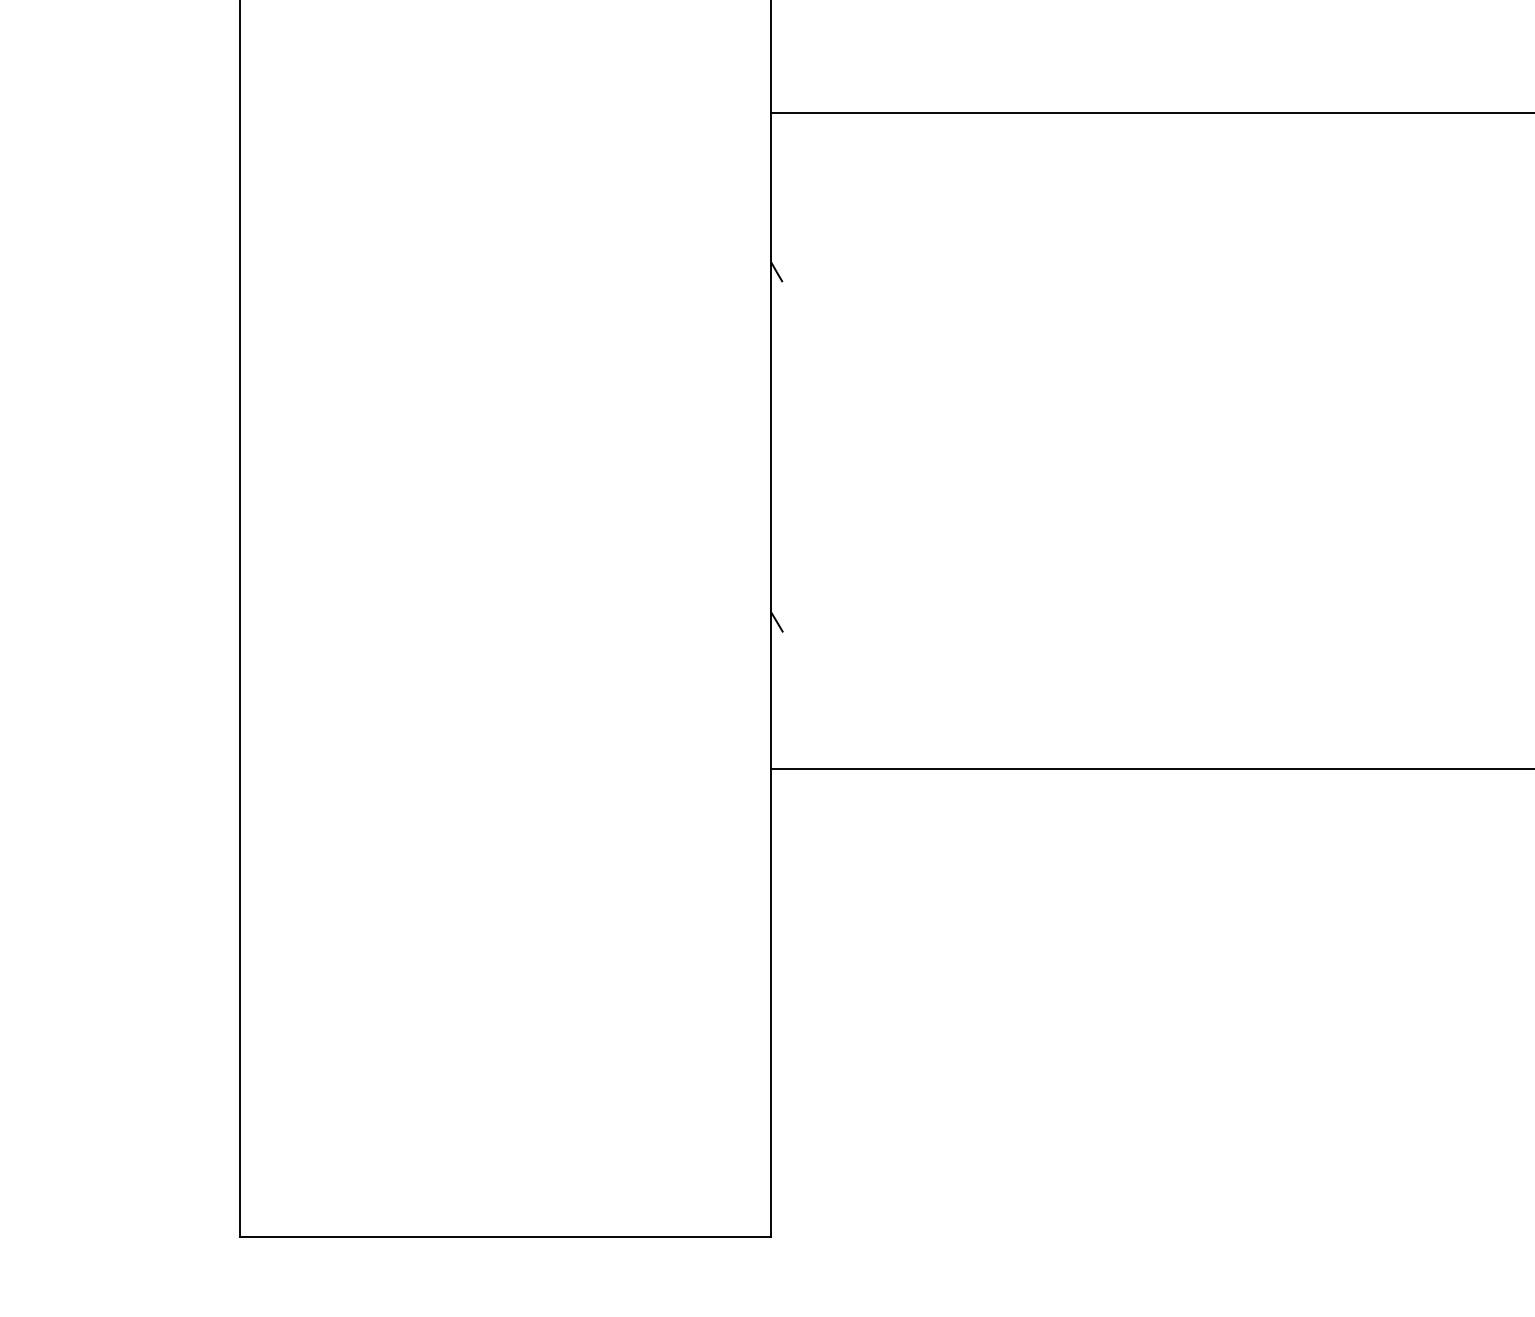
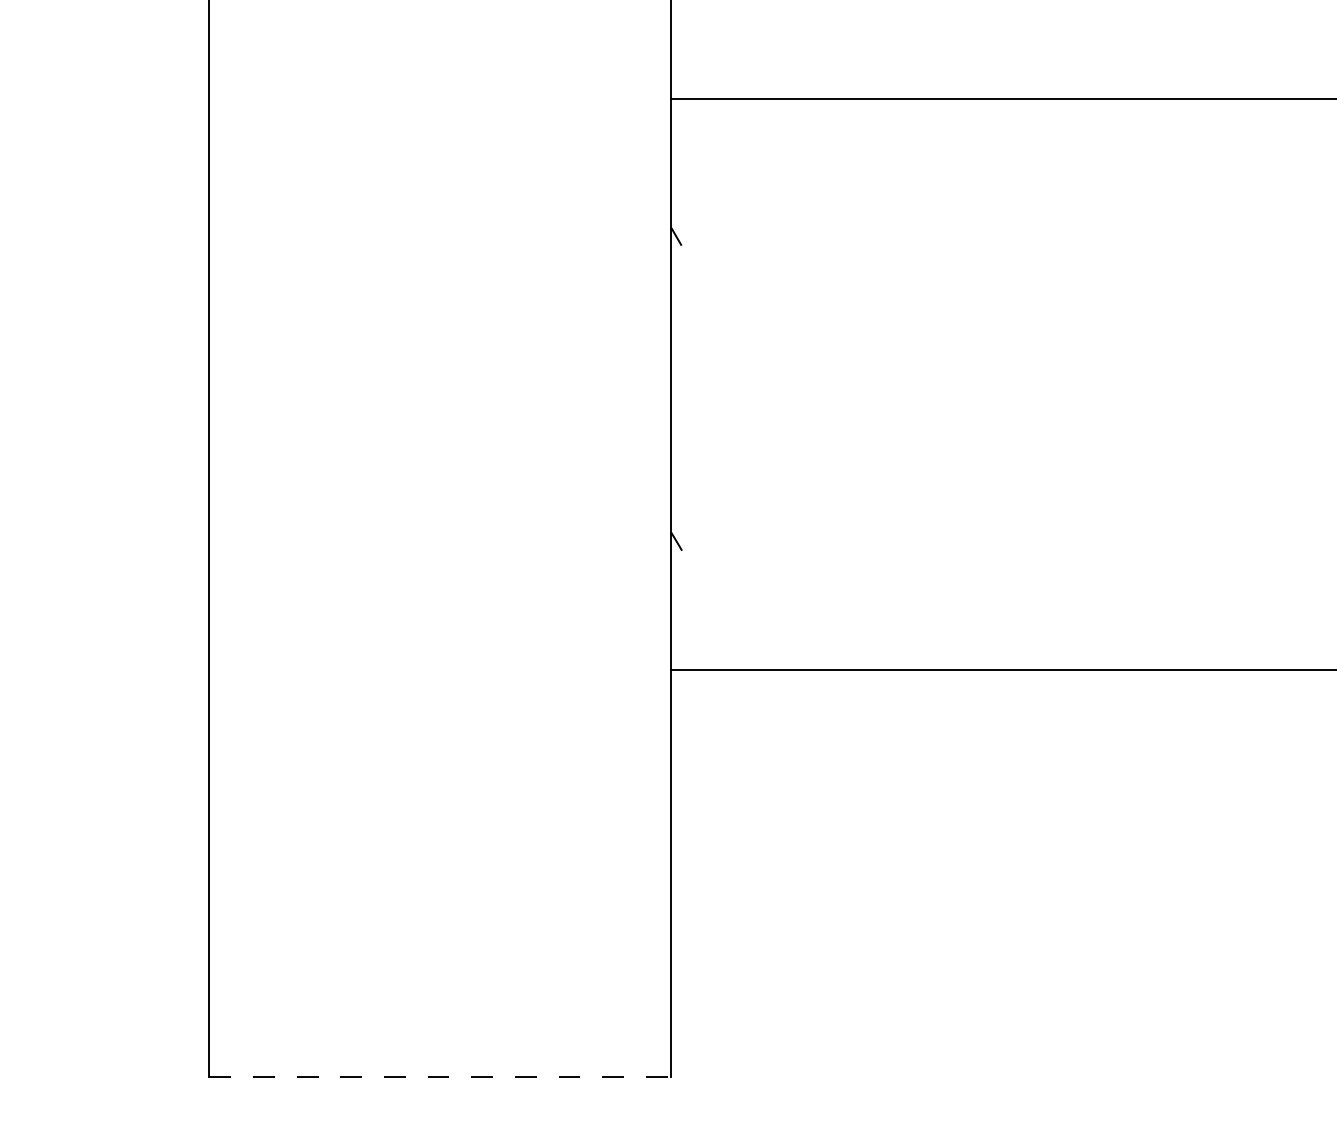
line: (506, 1237) -> (441, 1077), solid -> dashed

